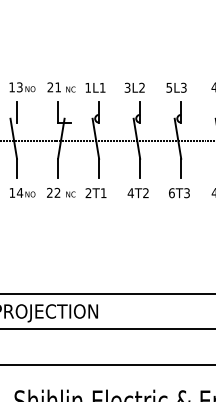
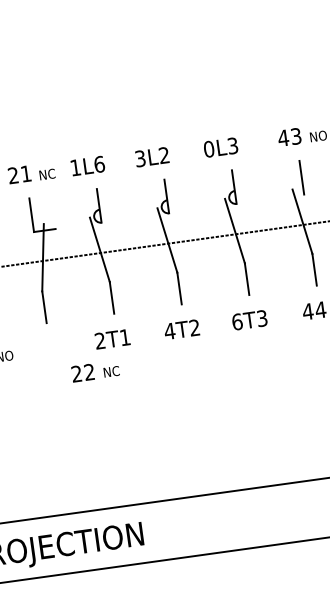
text: (102, 87) -> (99, 163), 1L1 -> 1L6
text: (169, 87) -> (209, 148), 5L3 -> 0L3
text: (61, 192) -> (95, 370), moved

